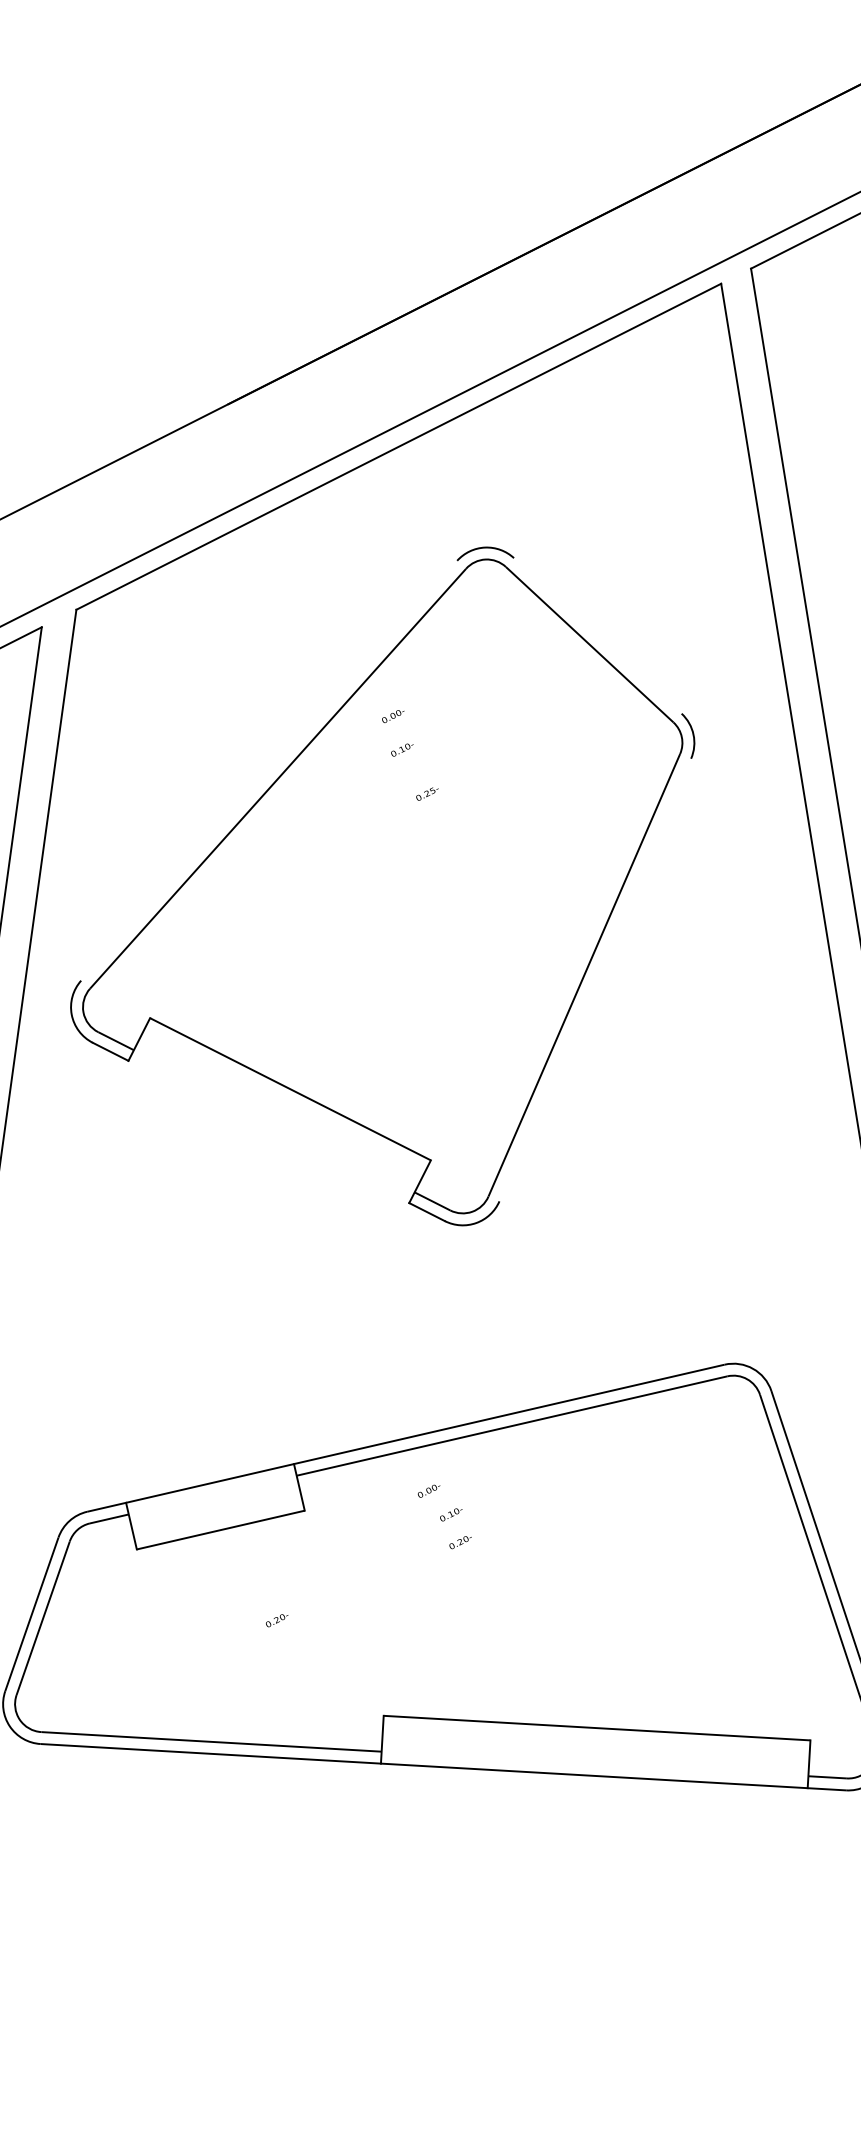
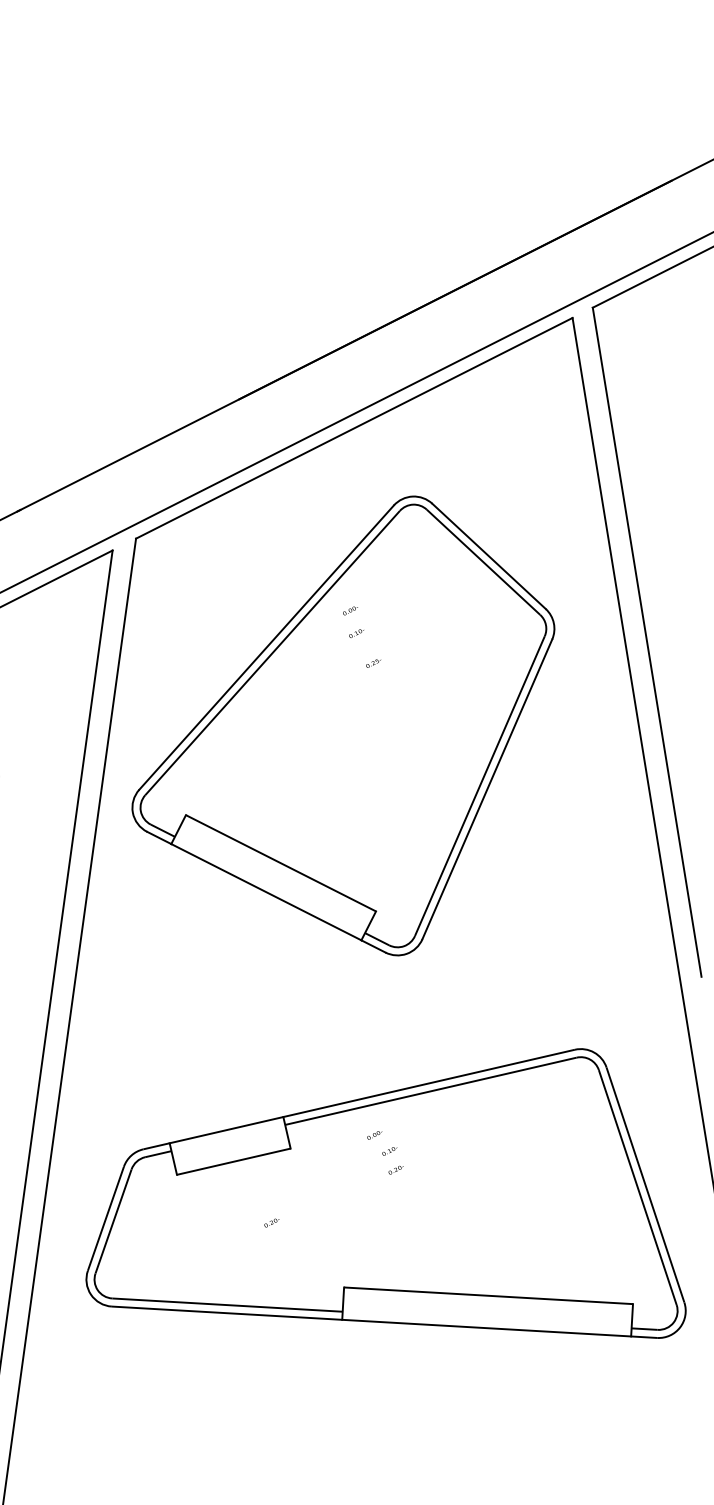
line: (596, 636) -> (488, 556), added
line: (269, 770) -> (266, 647), added
line: (595, 980) -> (487, 789), added
line: (269, 1132) -> (266, 892), added

